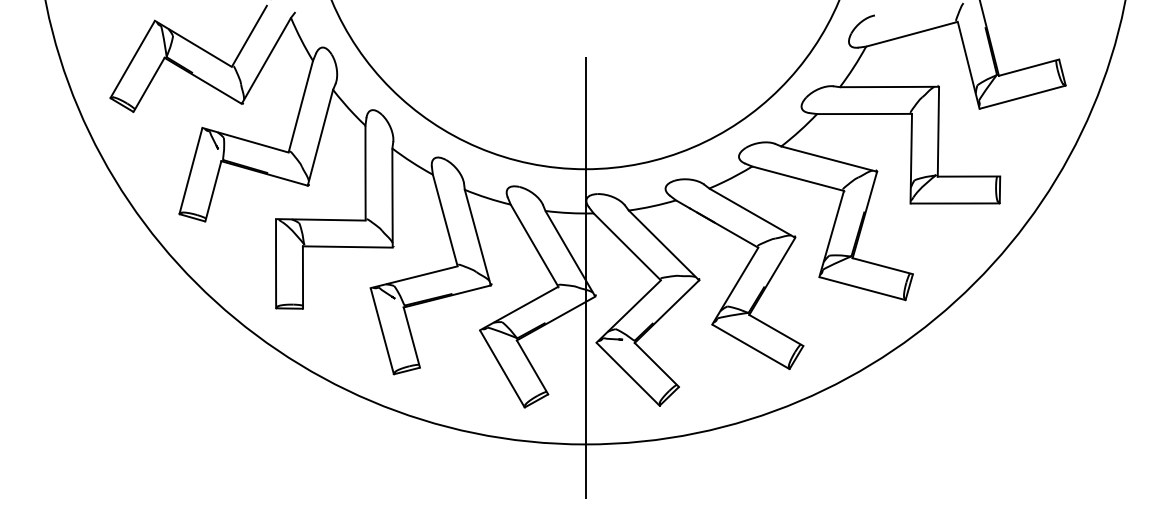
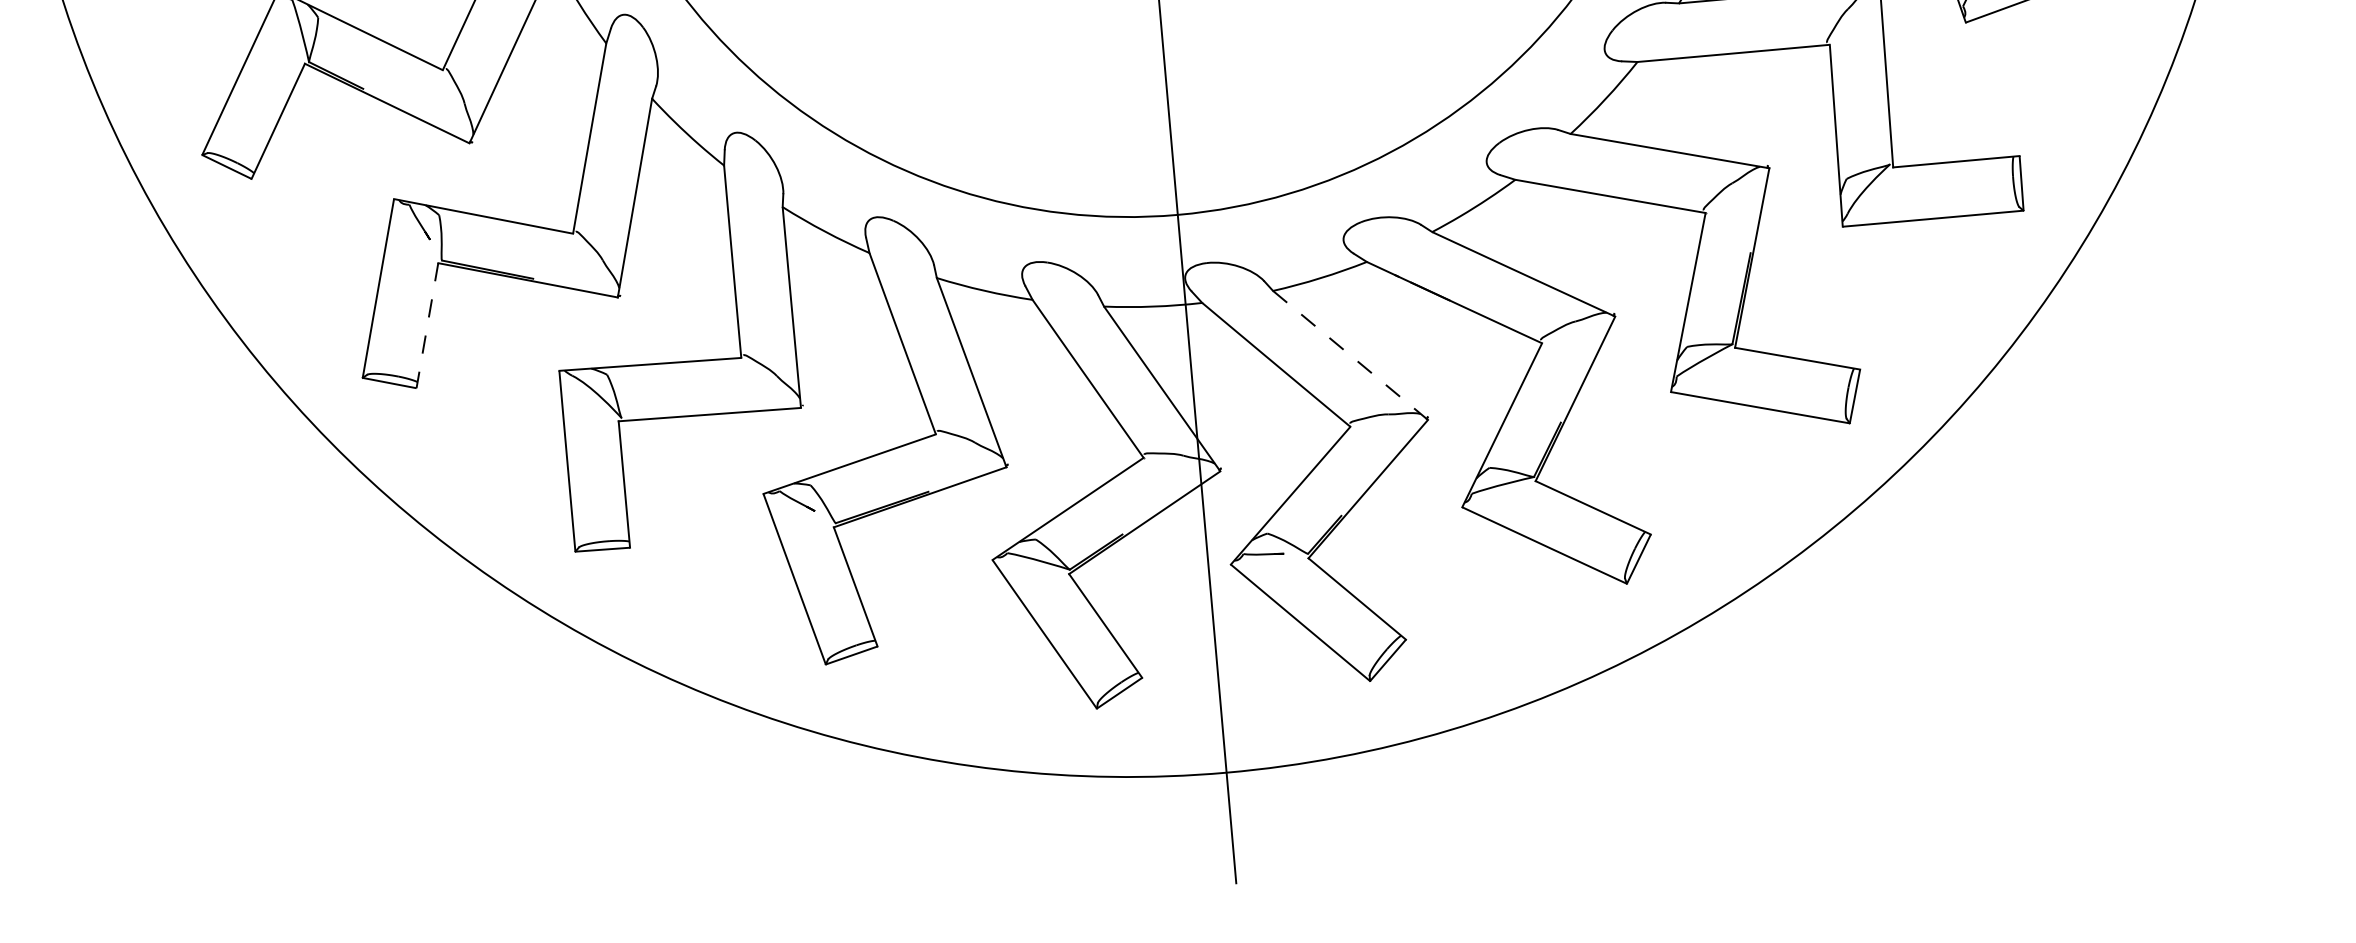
line: (213, 191) -> (427, 325), solid -> dashed
line: (664, 245) -> (1351, 355), solid -> dashed

